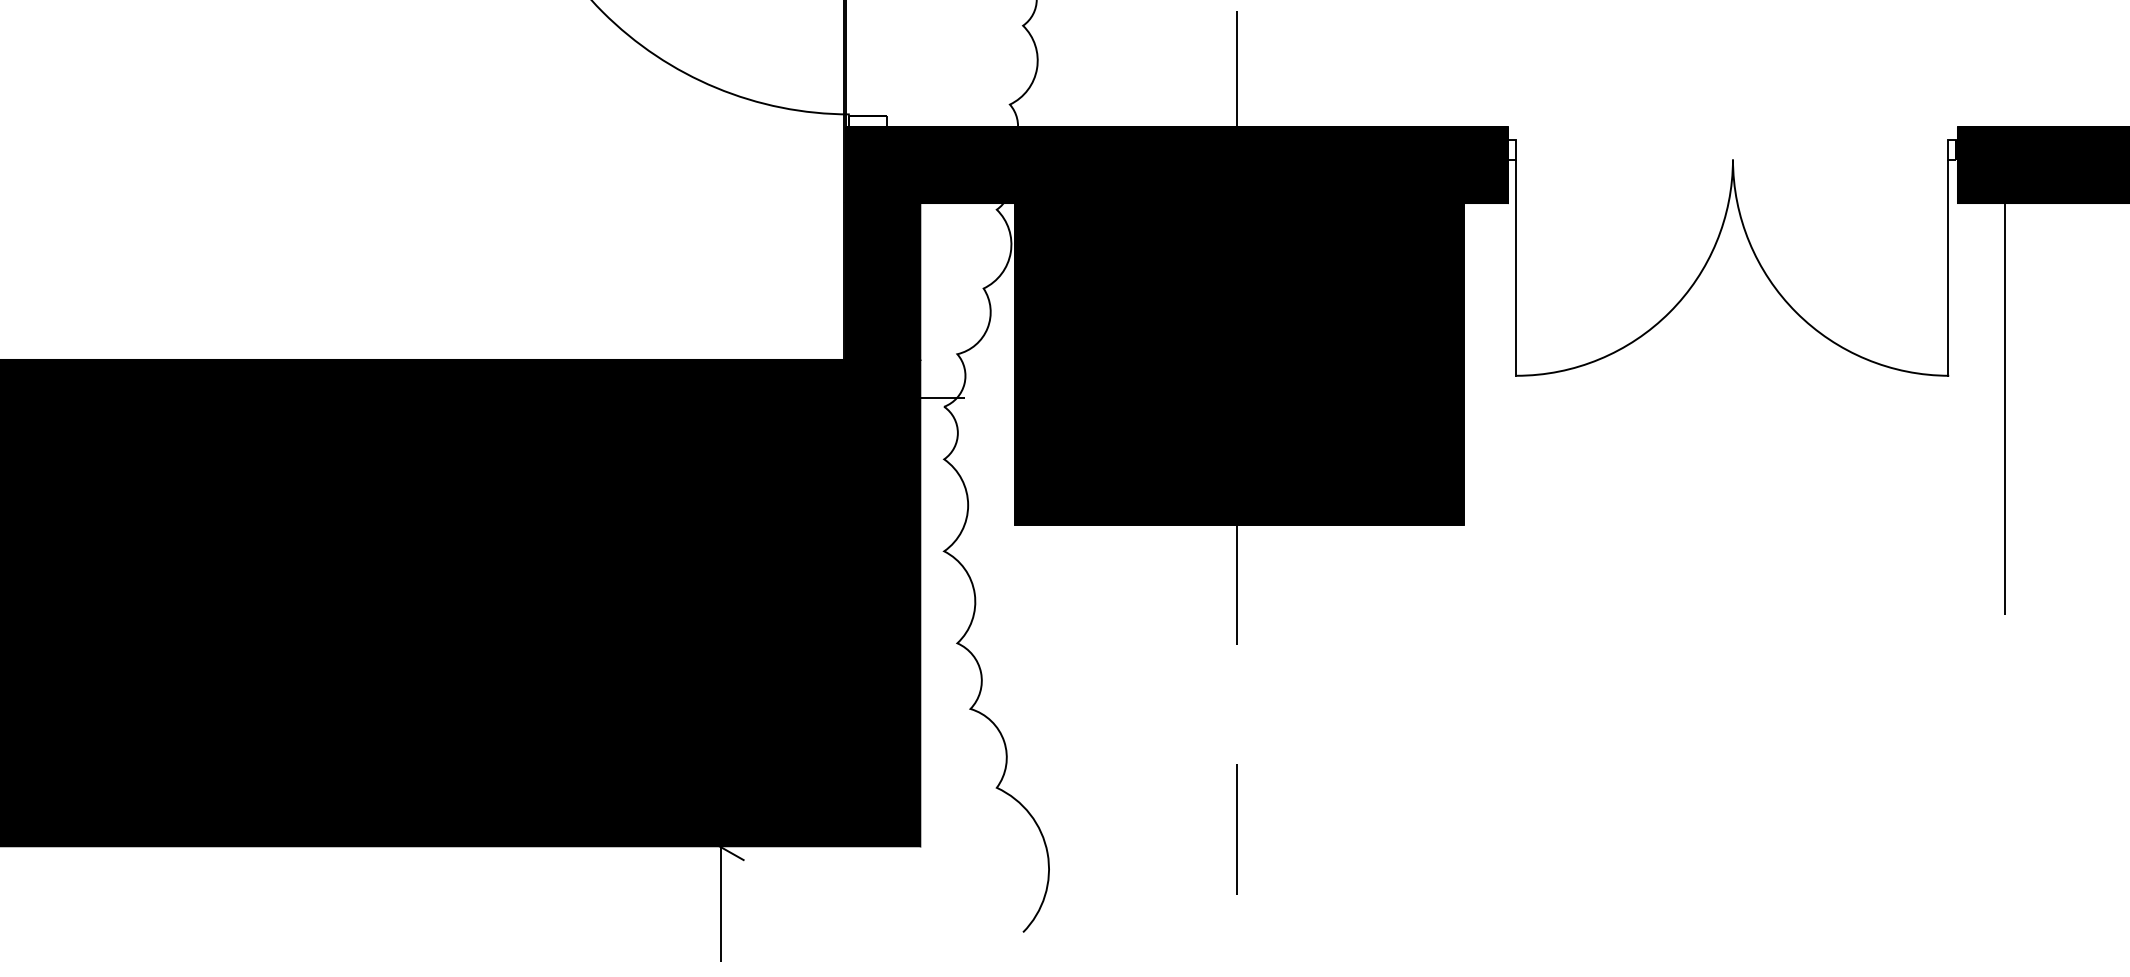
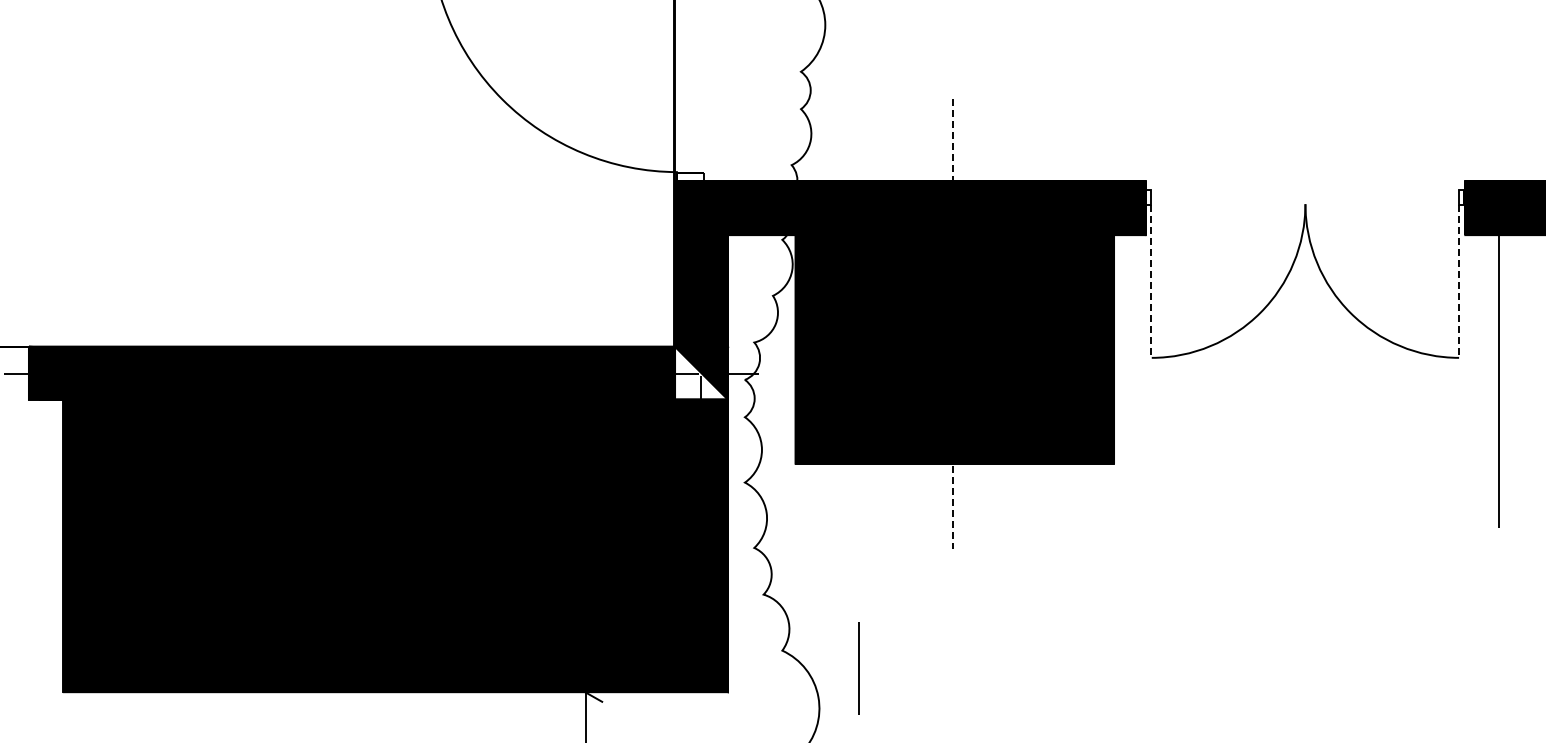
line: (1237, 76) -> (953, 145), solid -> dashed
line: (1516, 269) -> (1151, 282), solid -> dashed
line: (1948, 269) -> (1458, 282), solid -> dashed
fill: (883, 396) -> (701, 372), removed
line: (1237, 579) -> (953, 502), solid -> dashed
line: (1236, 829) -> (858, 668), moved

